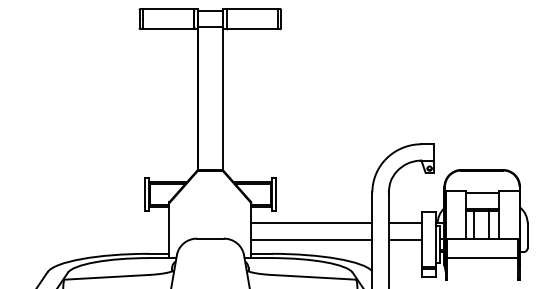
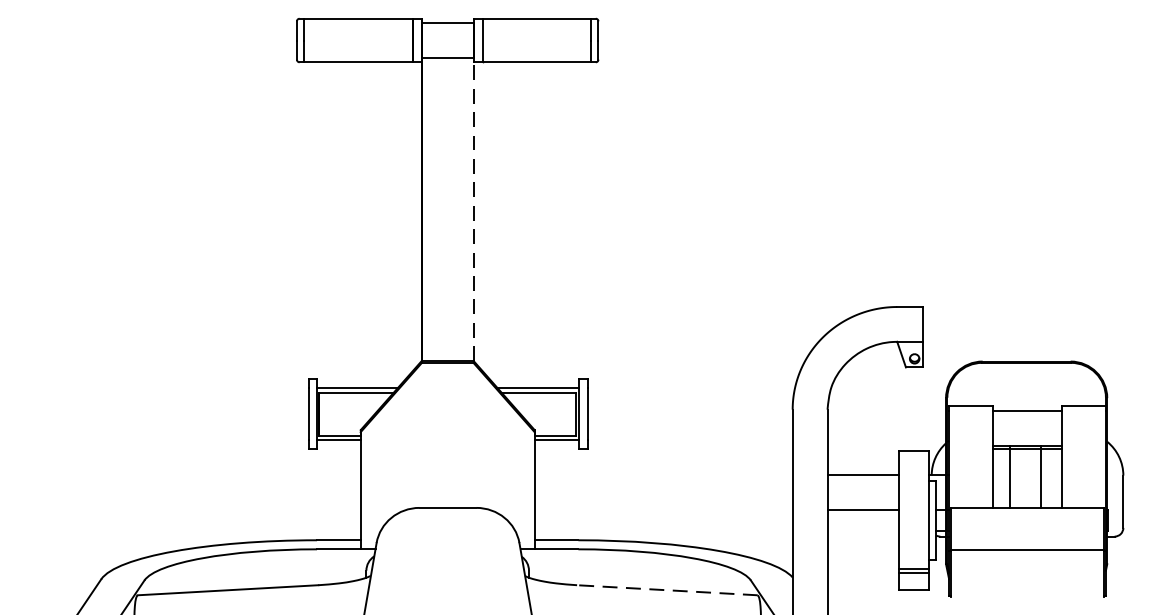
line: (222, 98) -> (473, 209), solid -> dashed
line: (311, 223) -> (663, 475), removed
line: (311, 239) -> (663, 509), removed
line: (313, 277) -> (667, 590), solid -> dashed

